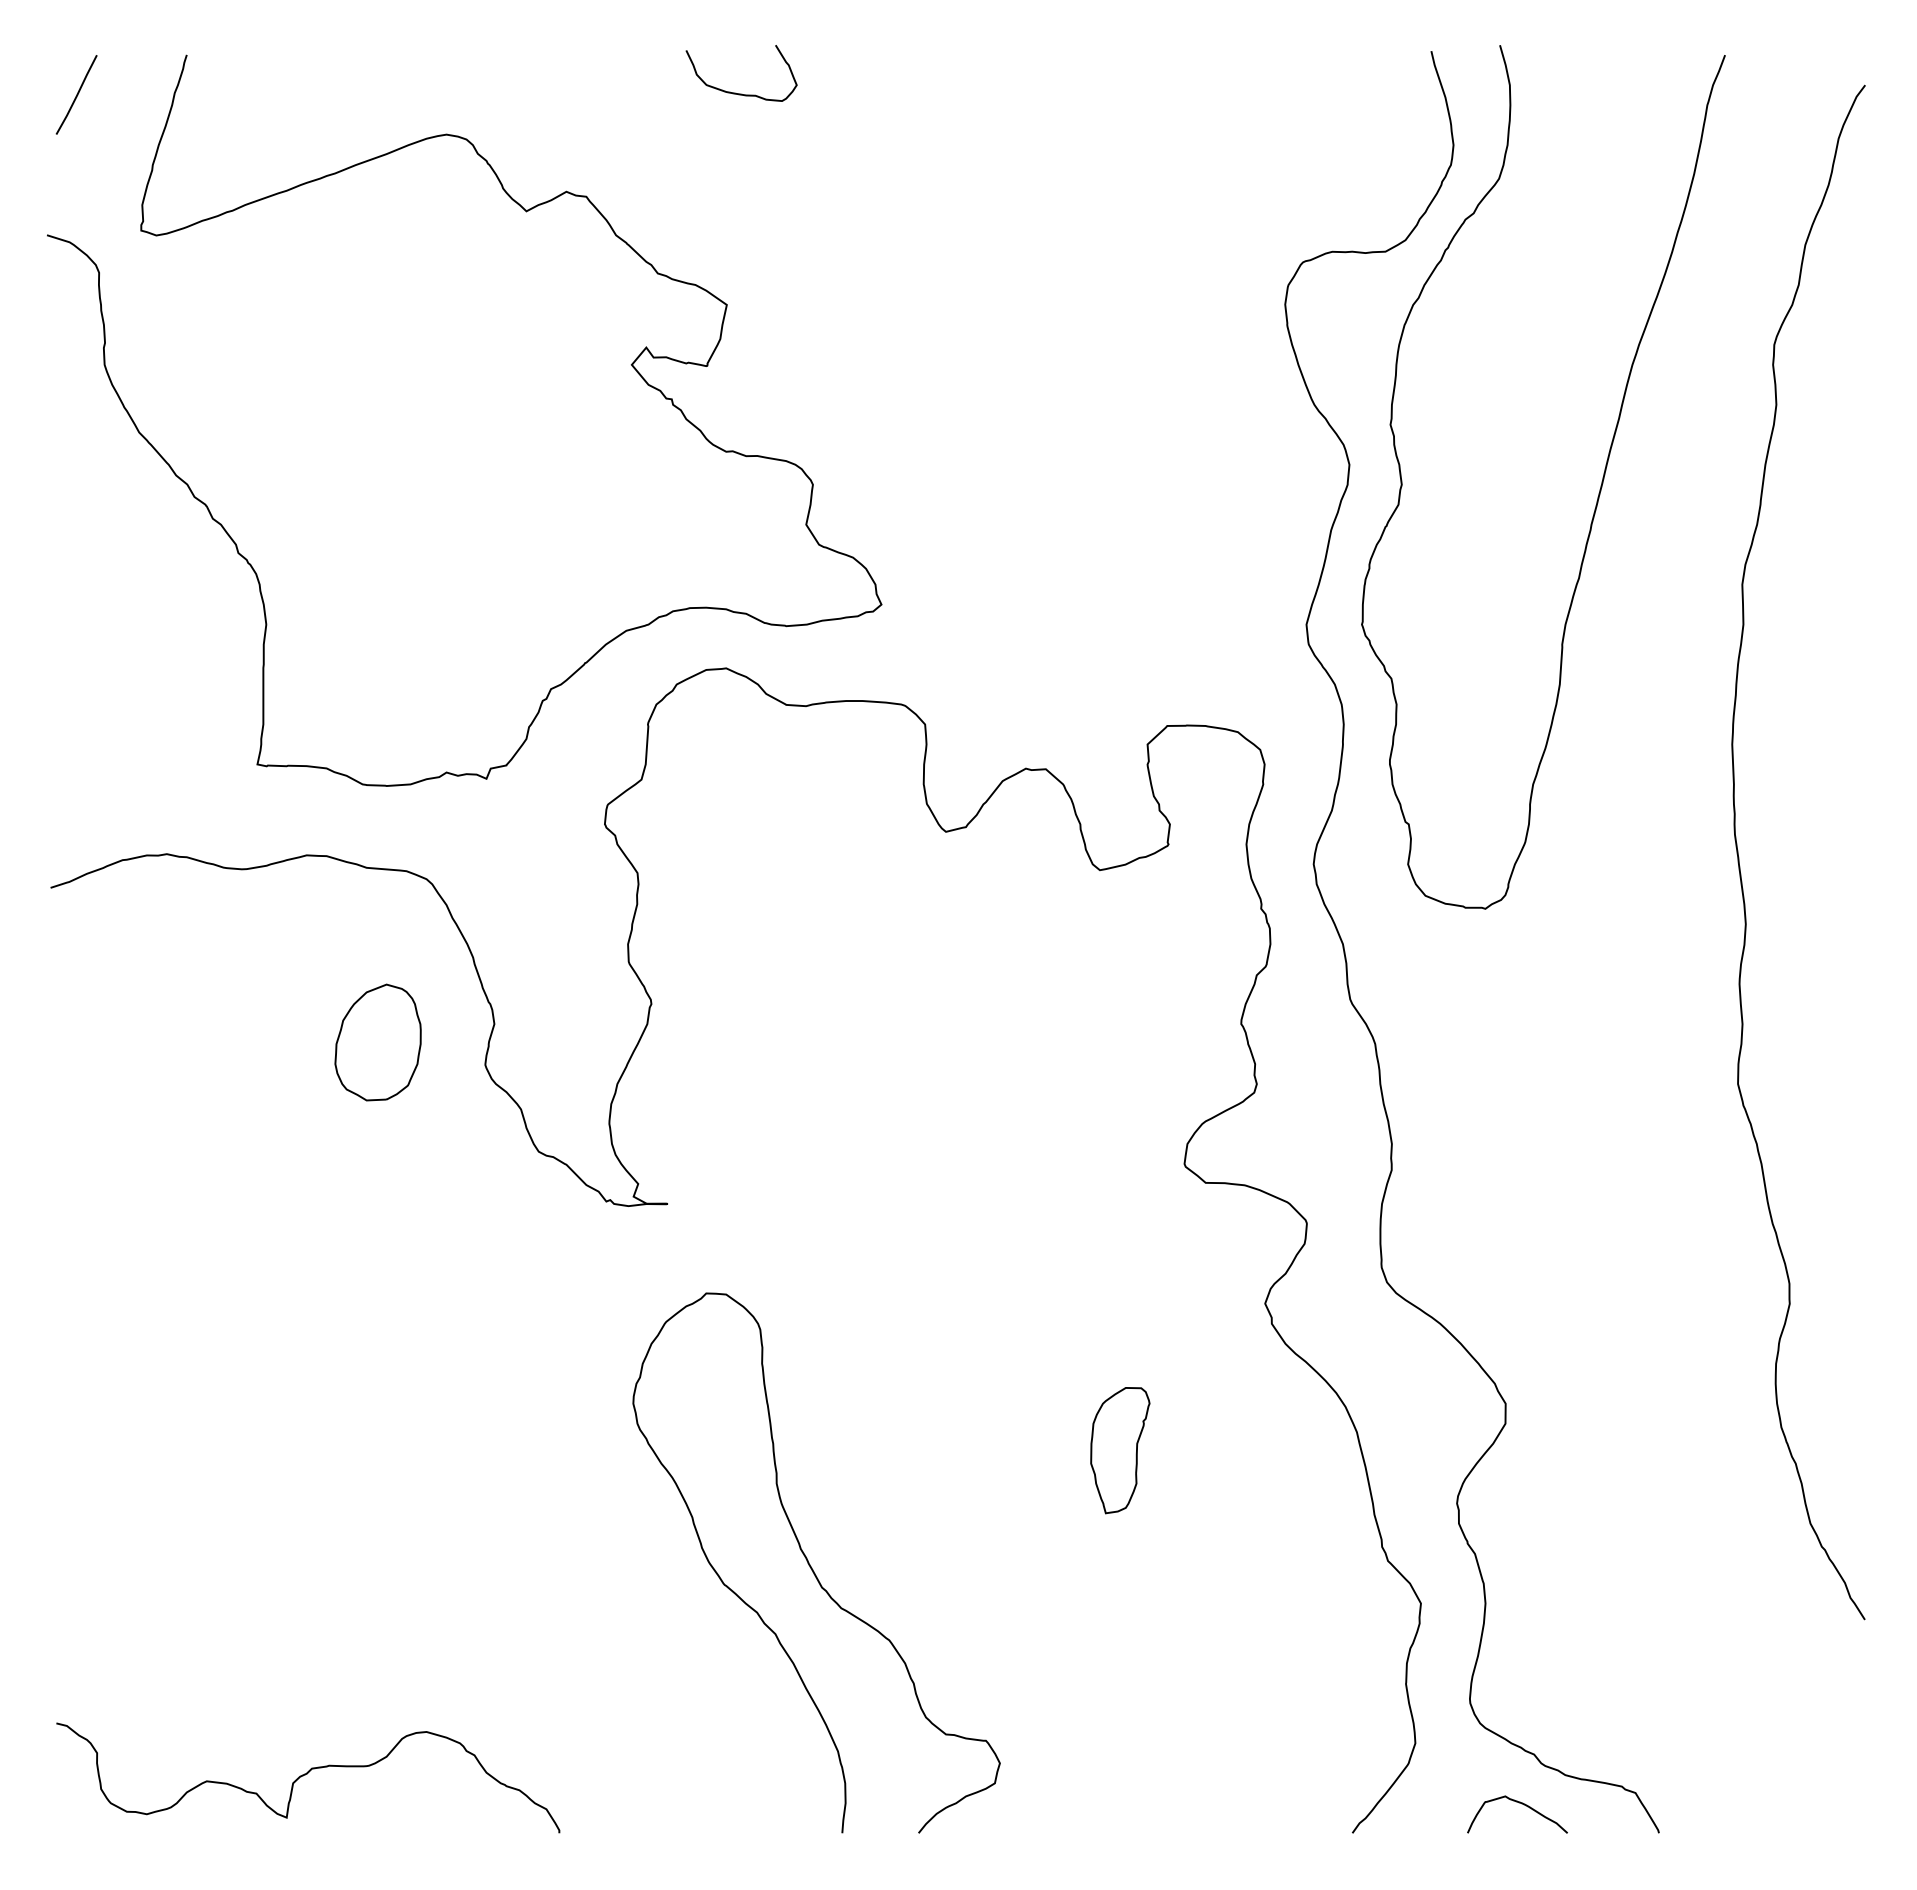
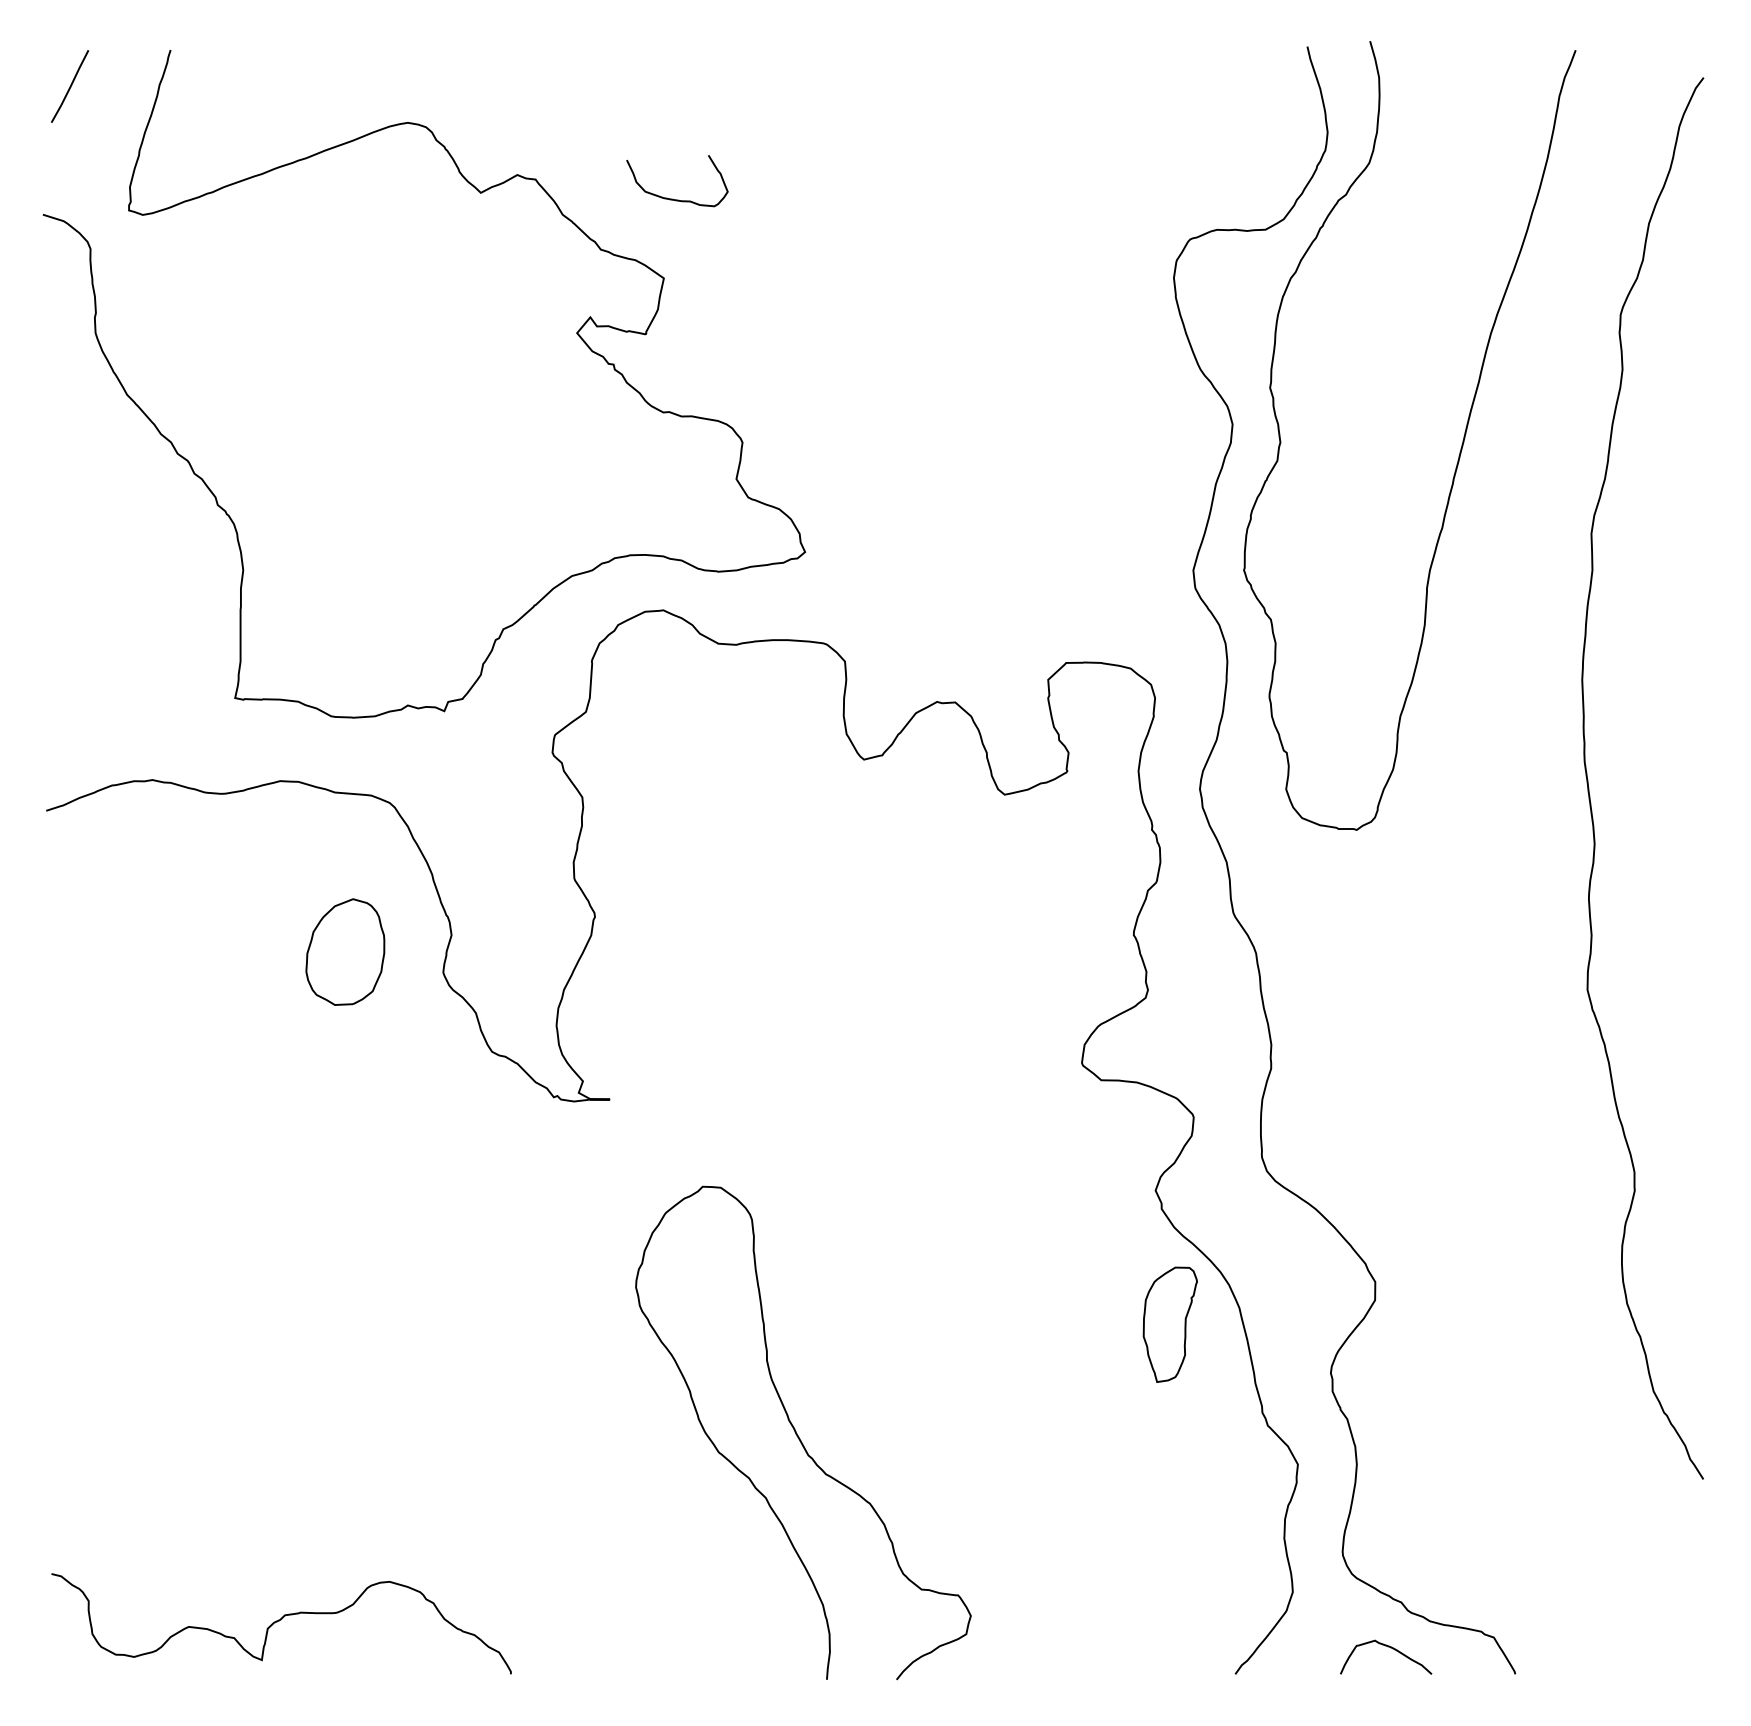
curve: (735, 92) -> (671, 198), moved
part: (1120, 1450) -> (1170, 1324), moved
curve: (810, 1564) -> (797, 1434), moved

